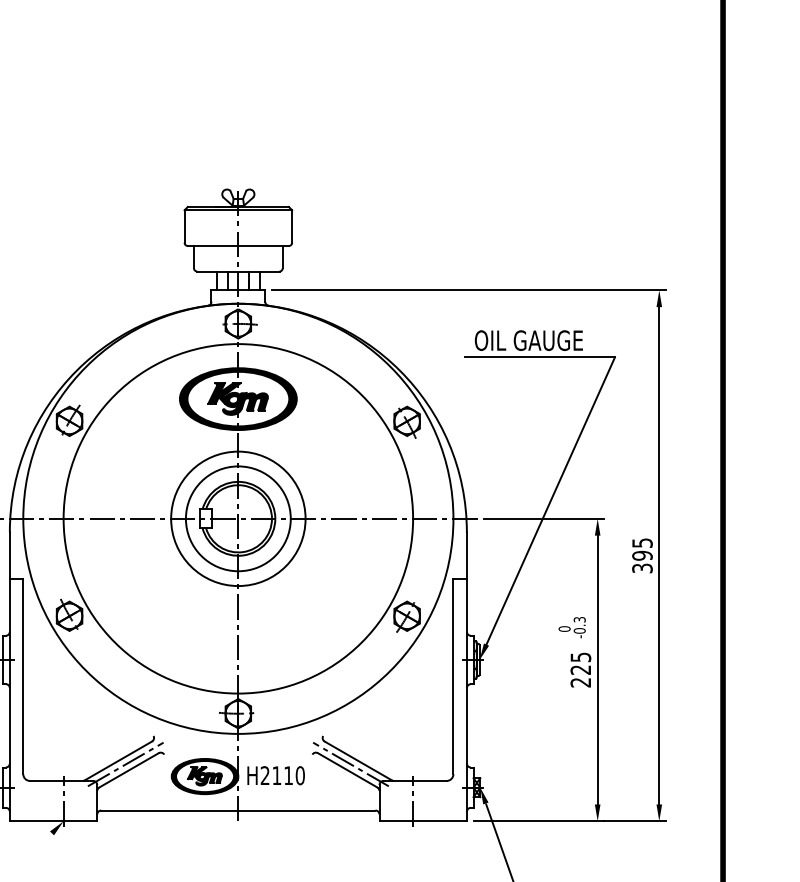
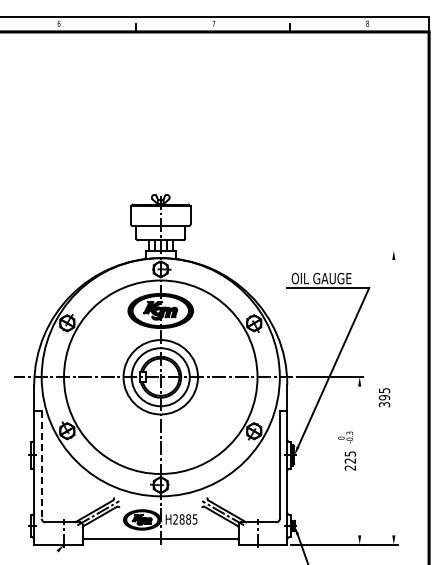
line: (469, 289) -> (288, 250), removed
line: (658, 555) -> (393, 397), removed
line: (597, 669) -> (359, 460), removed
line: (22, 676) -> (41, 464), solid -> dashed
text: (288, 775) -> (188, 519), H2110 -> H2885

